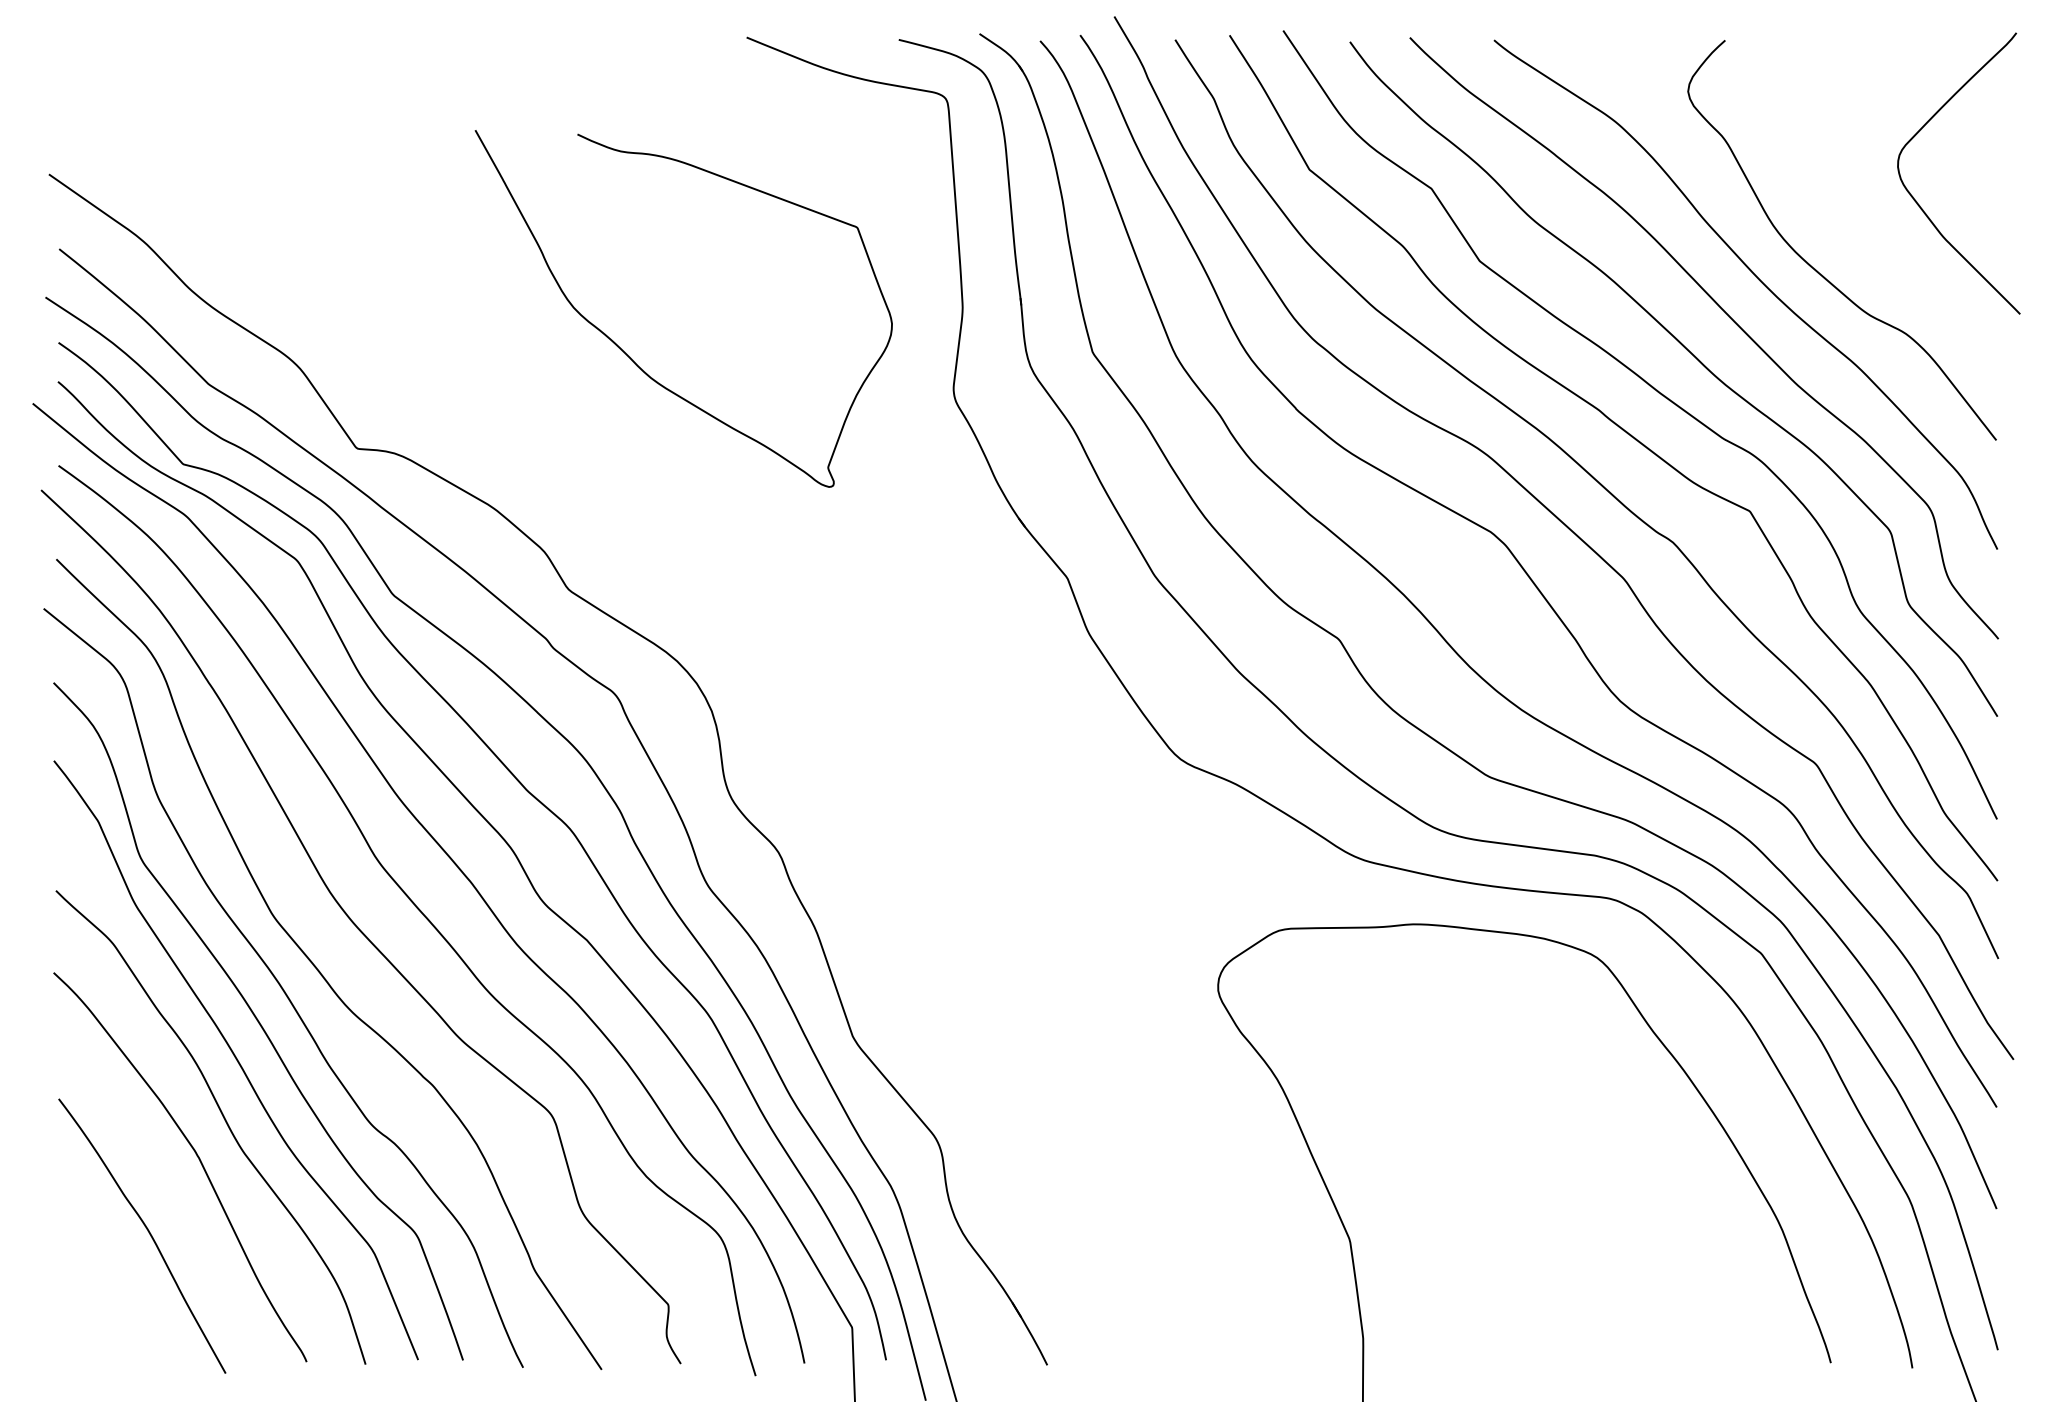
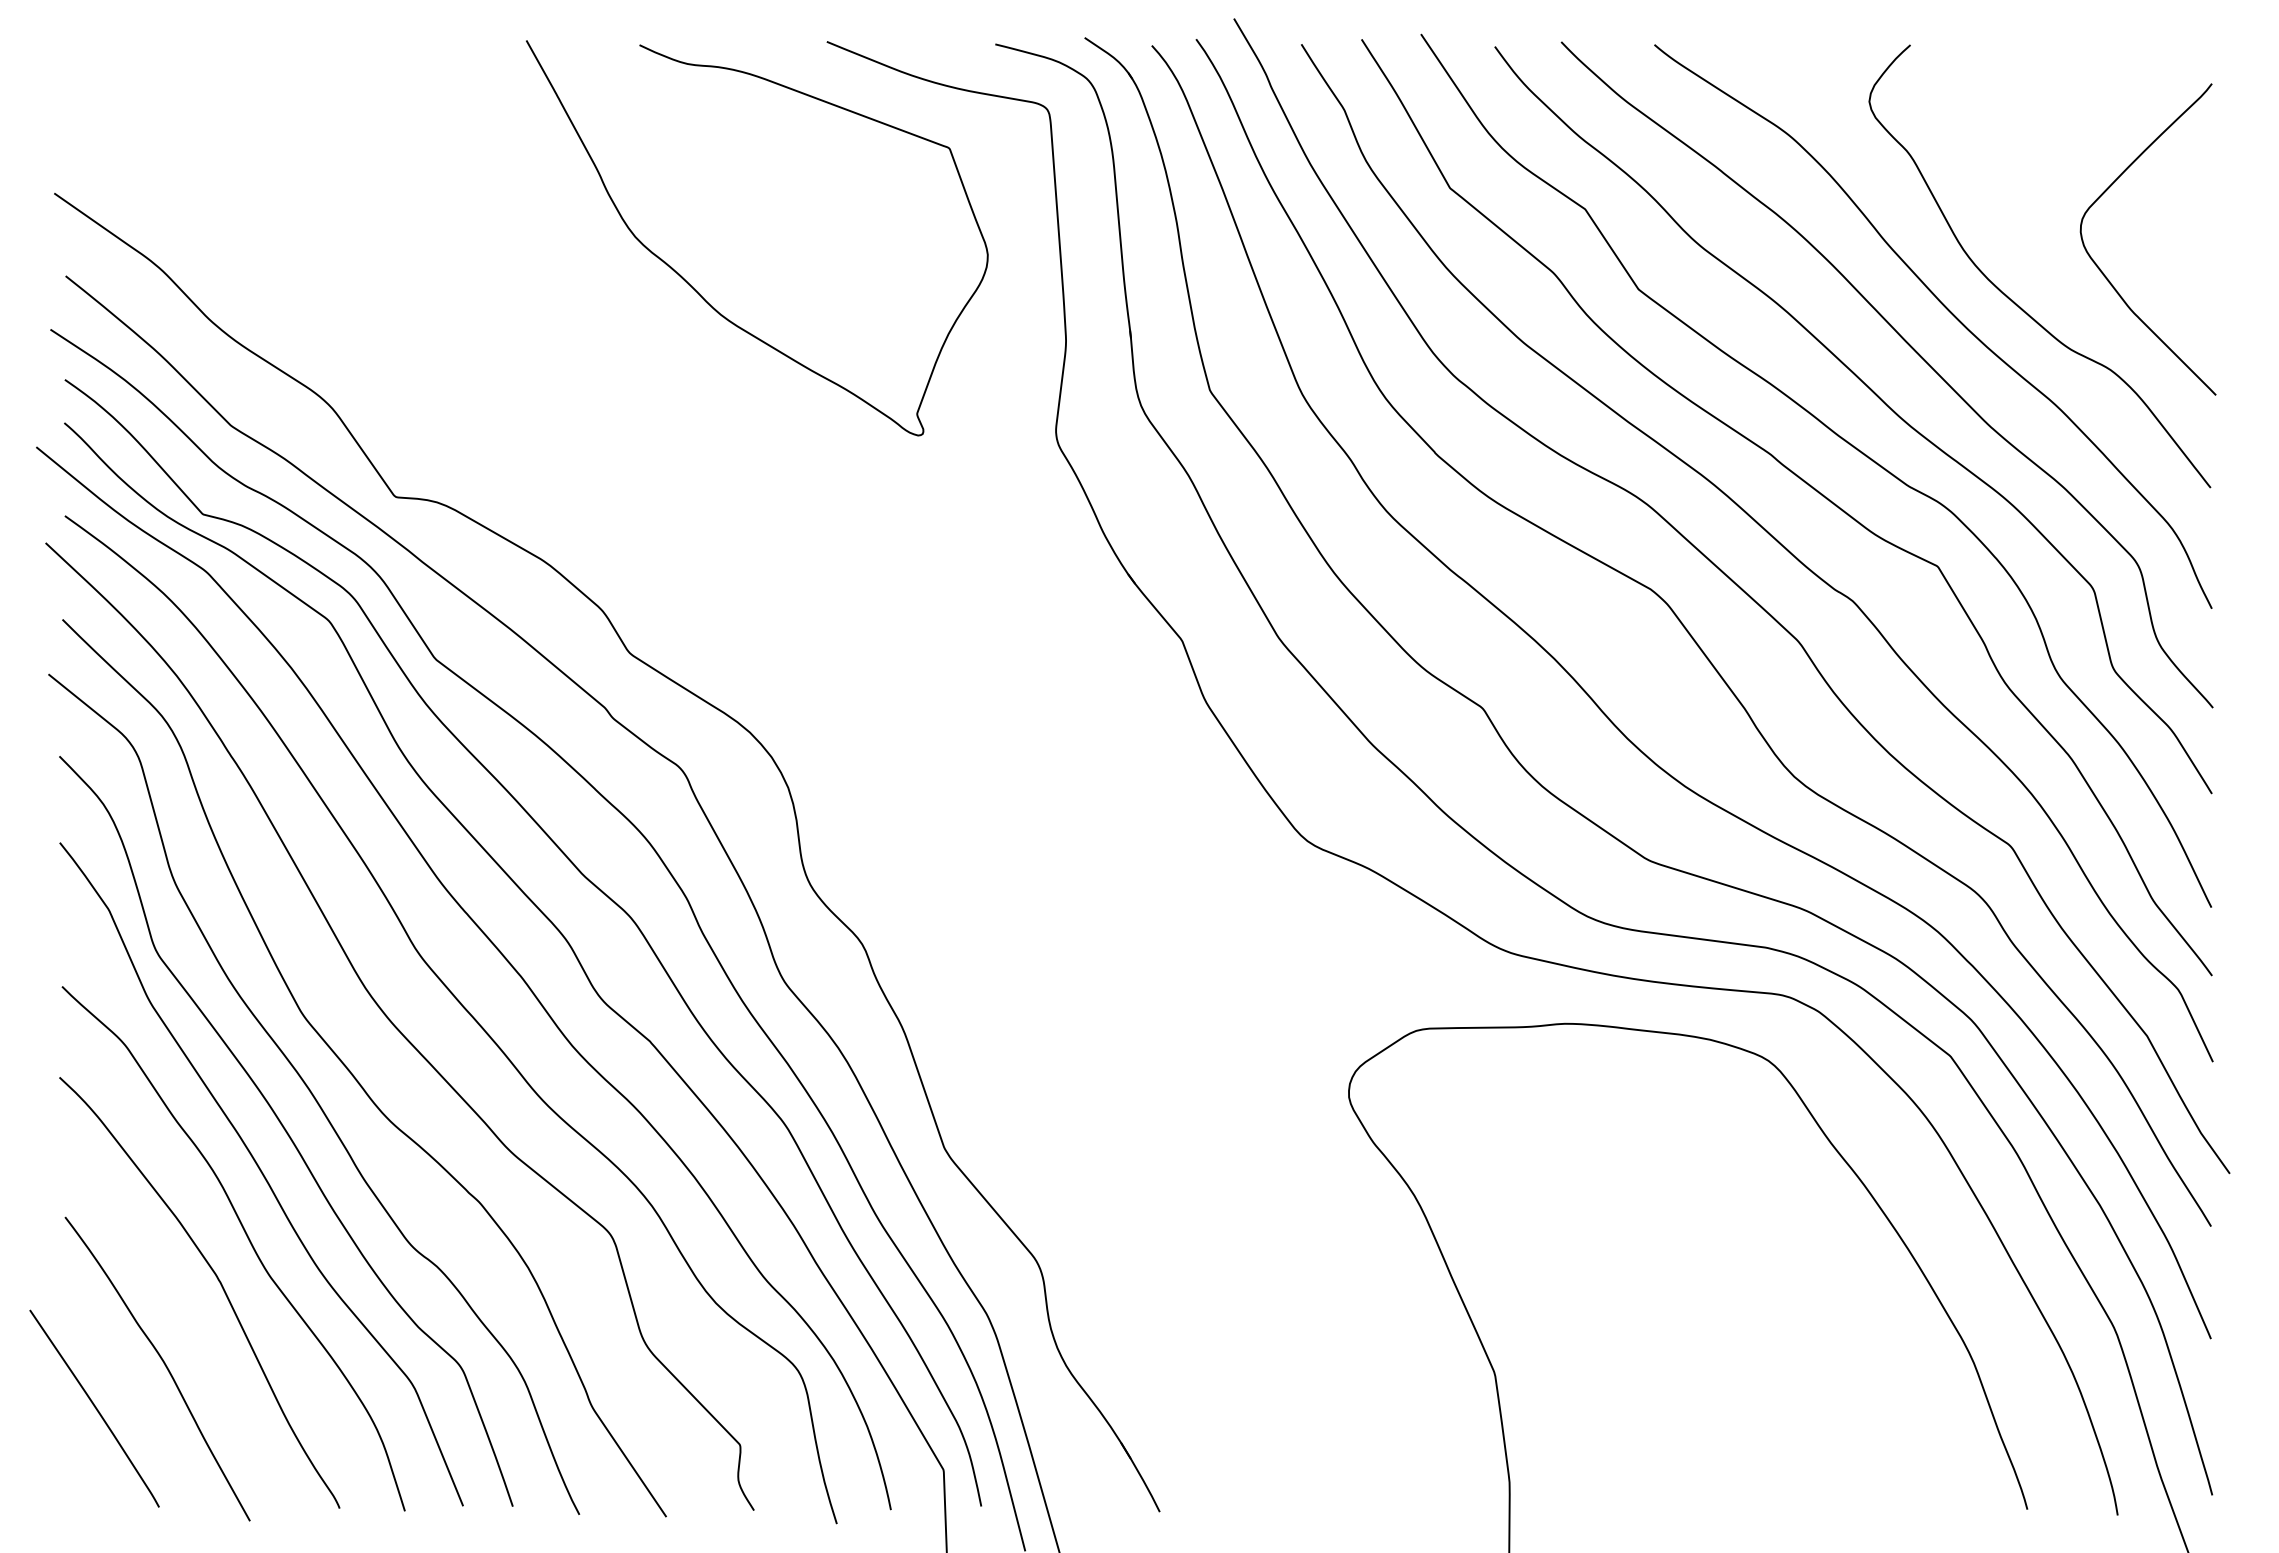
curve: (1919, 204) -> (2104, 273), moved
curve: (632, 359) -> (700, 294), moved
curve: (85, 1270) -> (94, 1407), added

